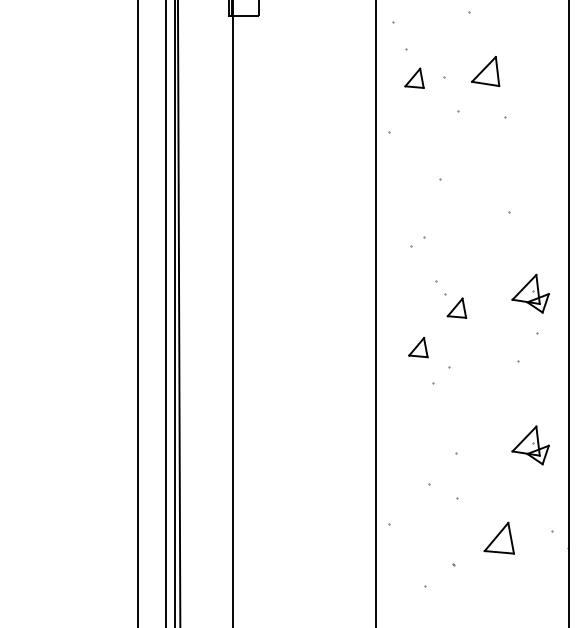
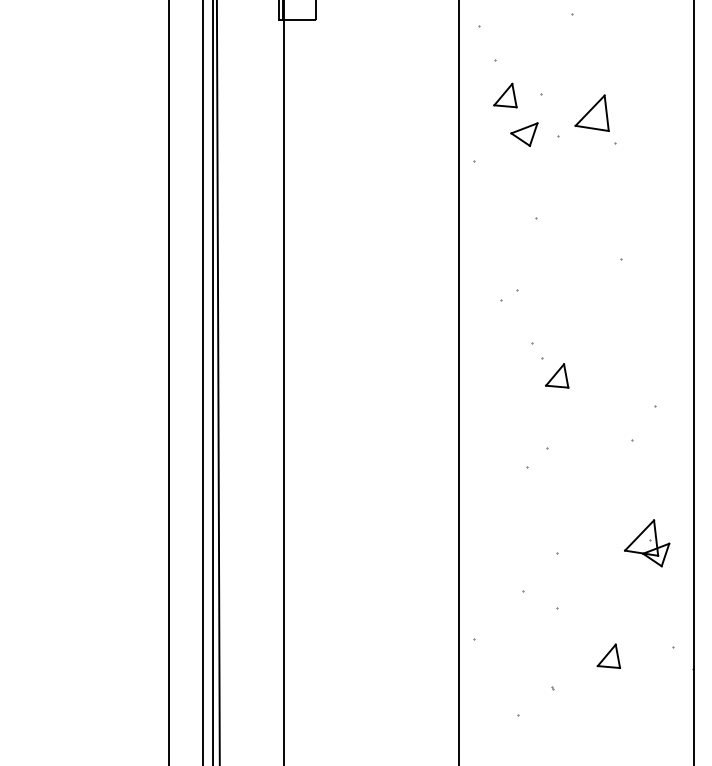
part: (485, 70) -> (591, 112), moved
part: (430, 110) -> (524, 134), added
part: (531, 293) -> (647, 358), removed
part: (418, 347) -> (510, 423), removed
part: (499, 537) -> (608, 655), size x0.62

